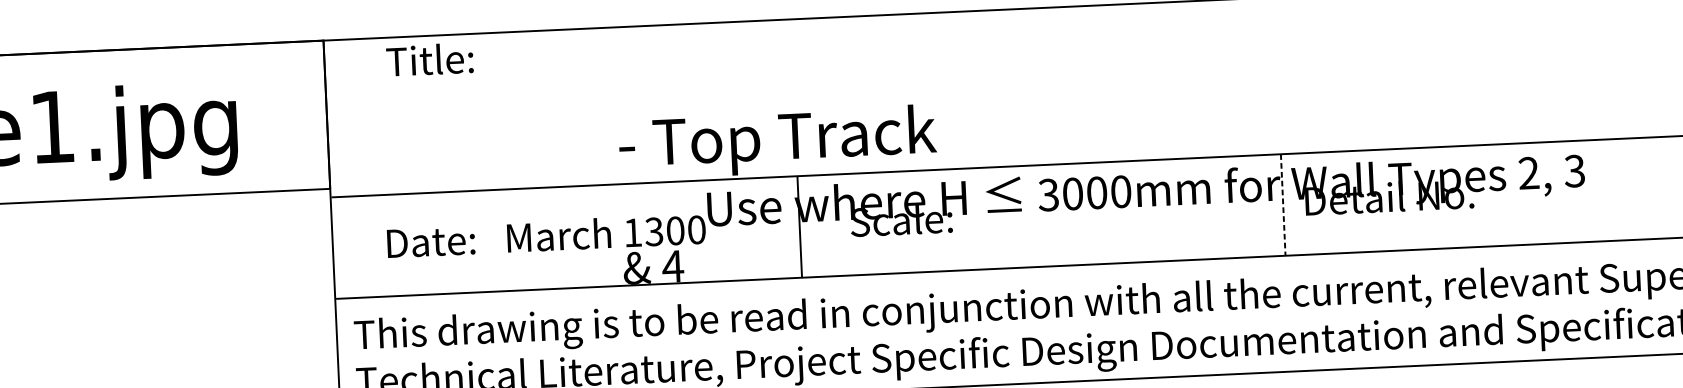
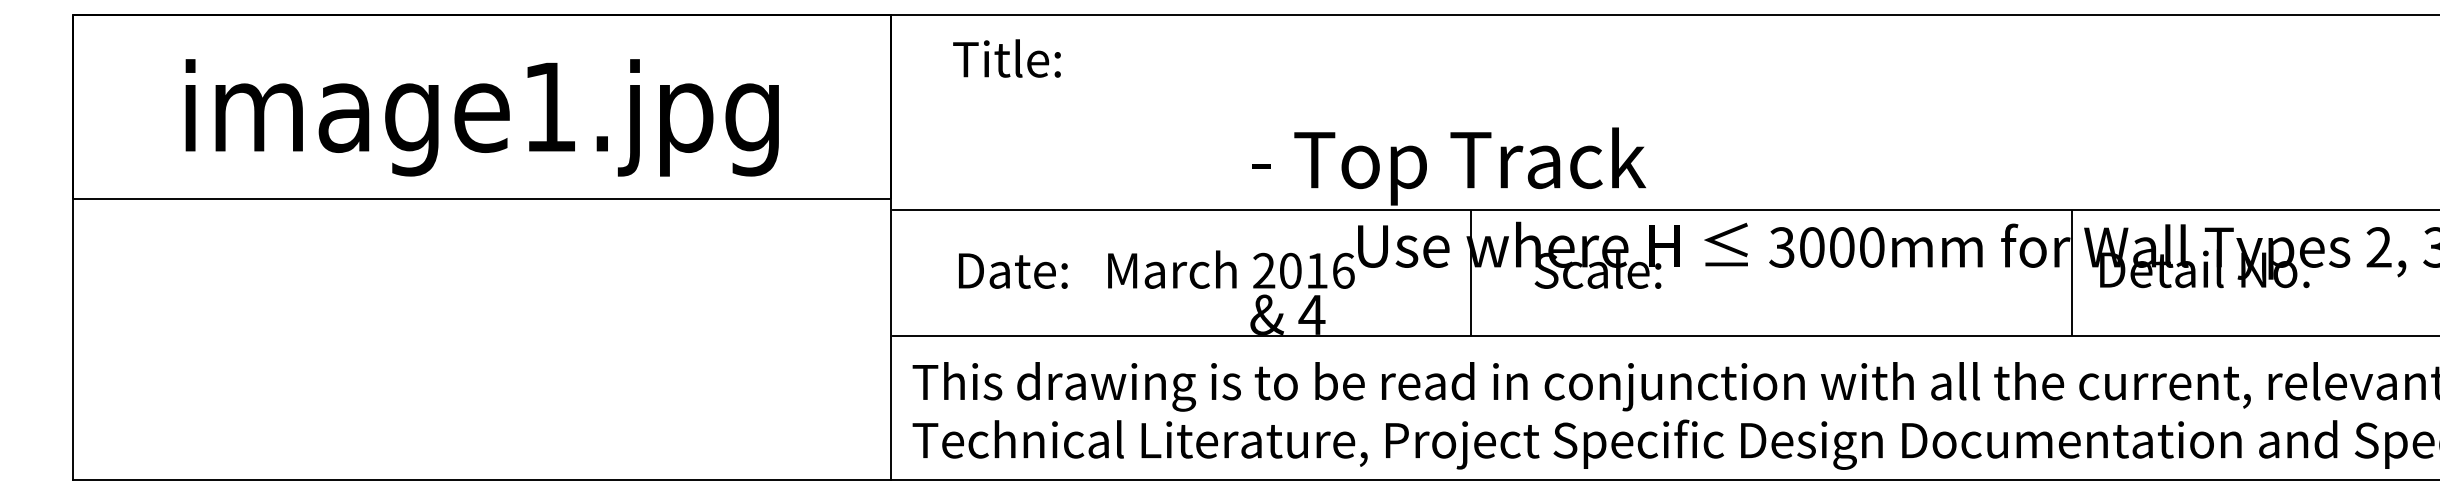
text: (429, 59) -> (1006, 58), moved
line: (1283, 205) -> (2072, 273), dashed -> solid
text: (664, 231) -> (1303, 270), 1300 -> 2016

